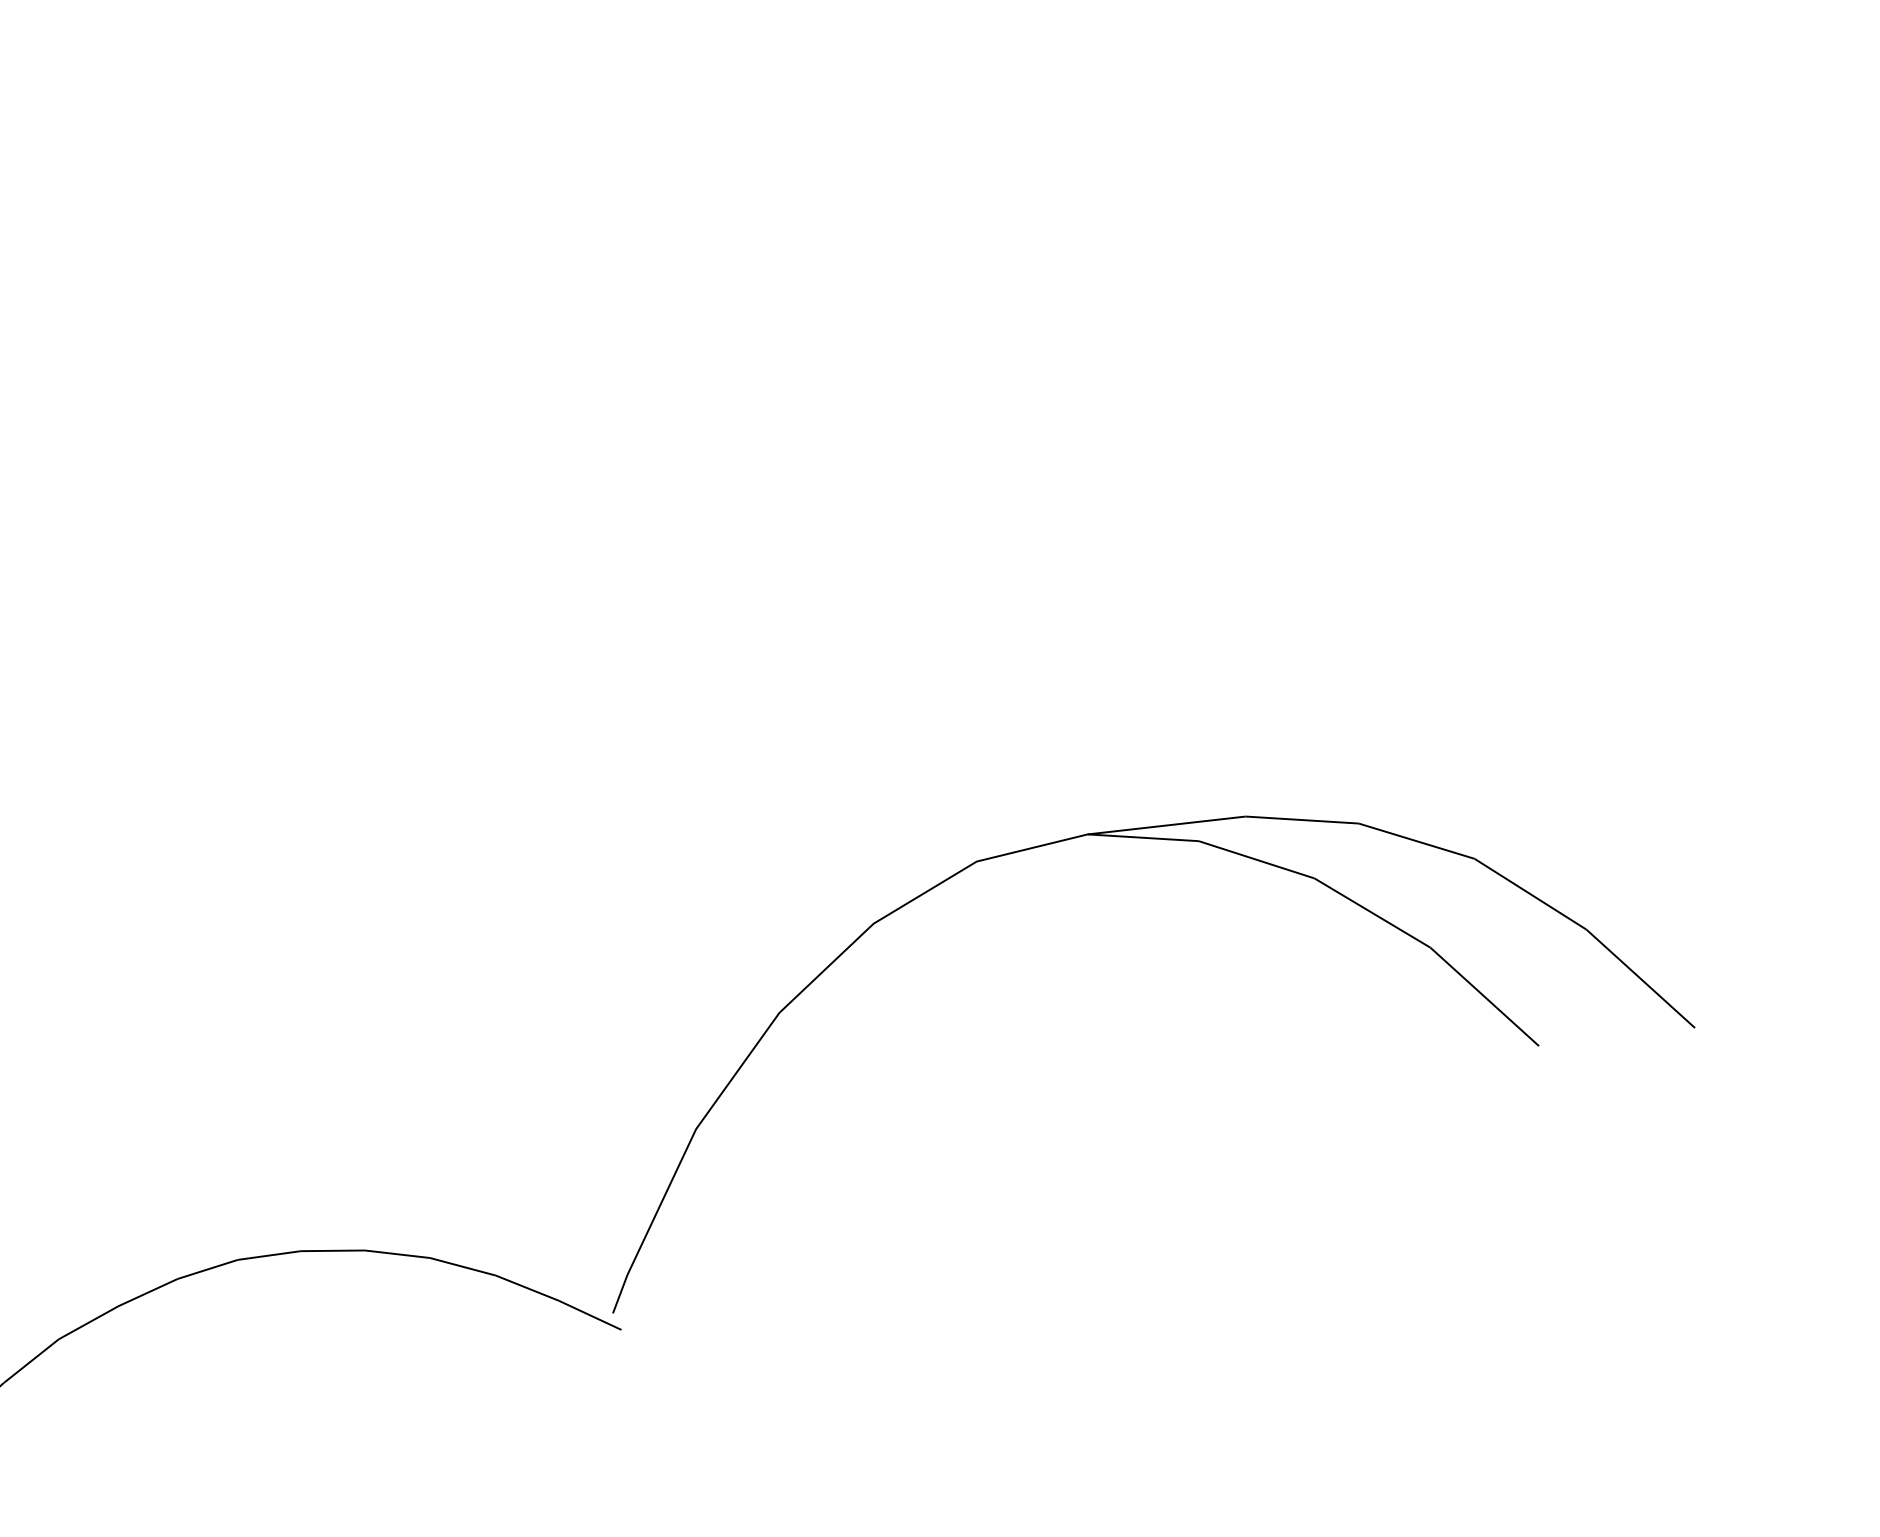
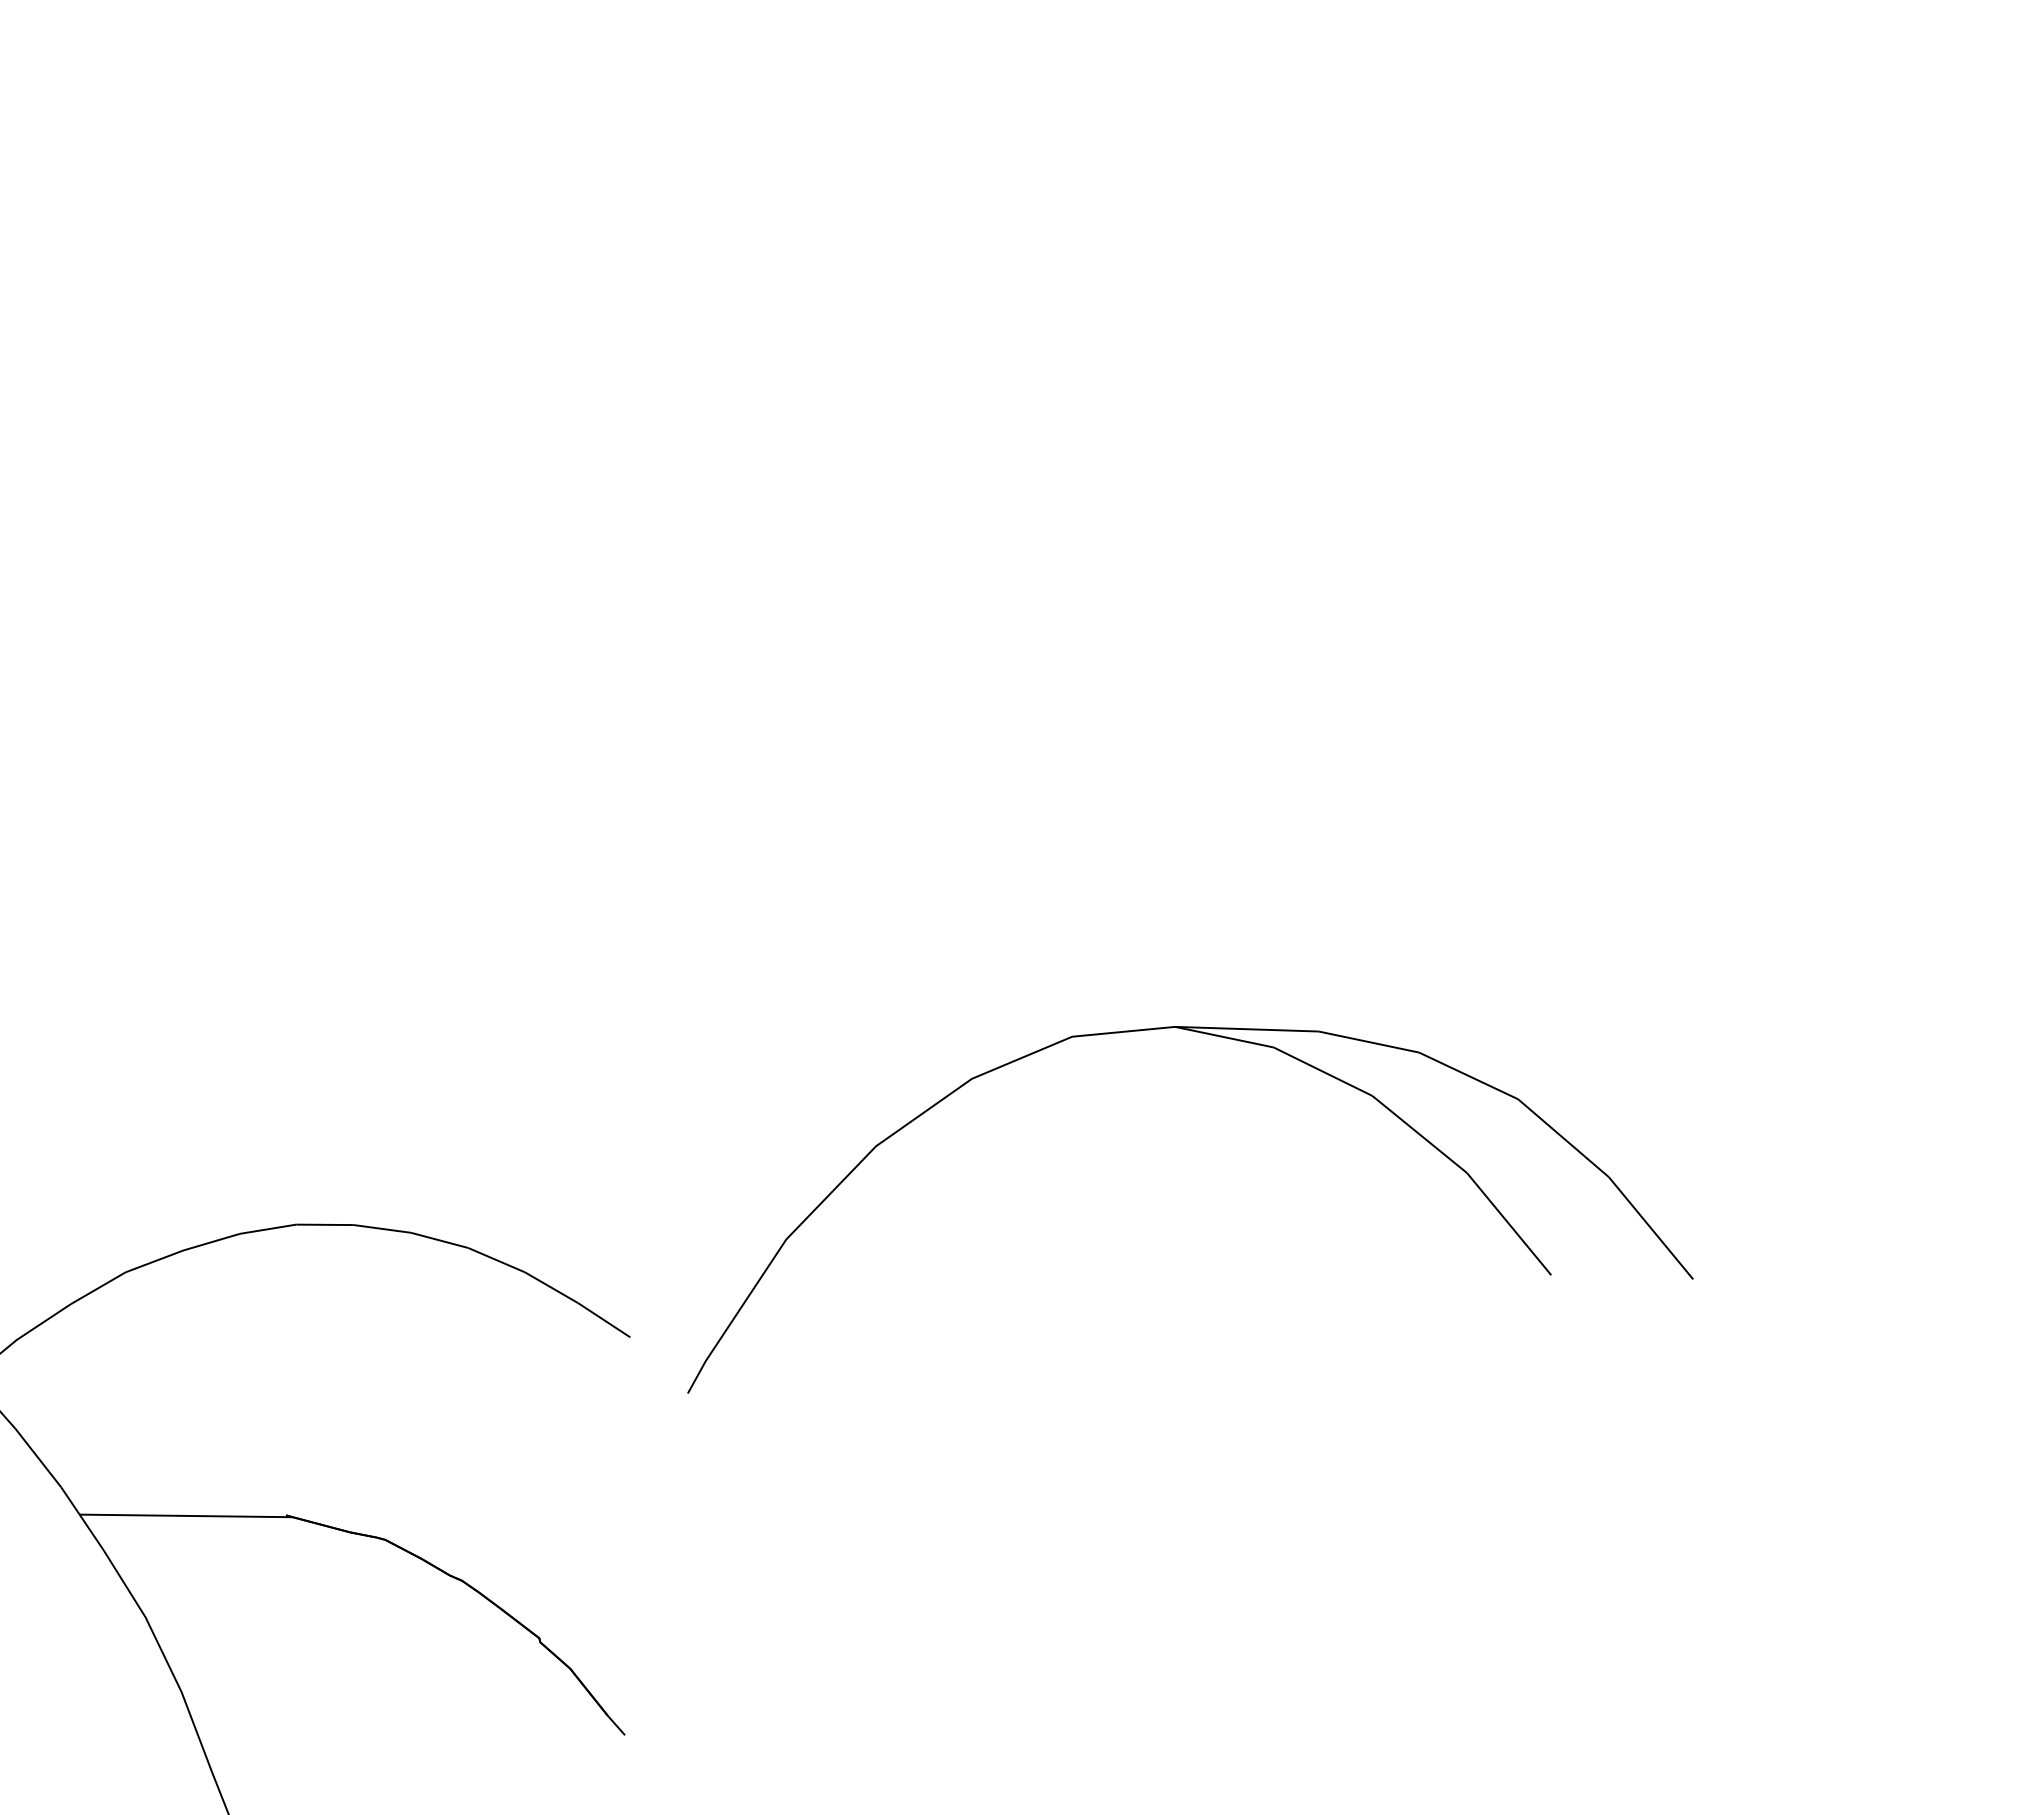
part: (1143, 839) -> (1224, 1038), moved

